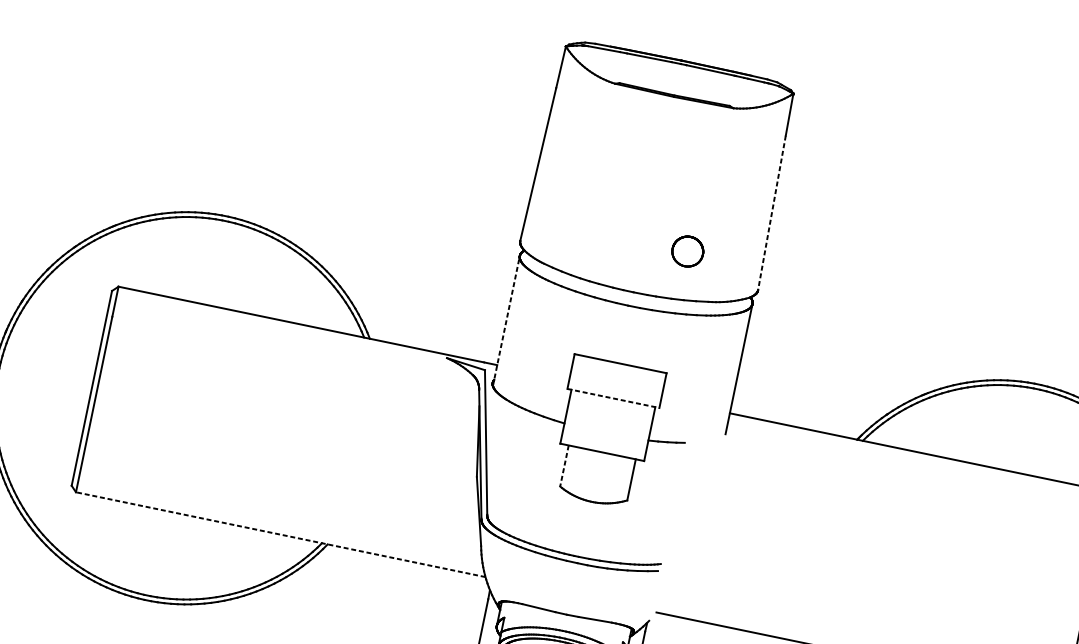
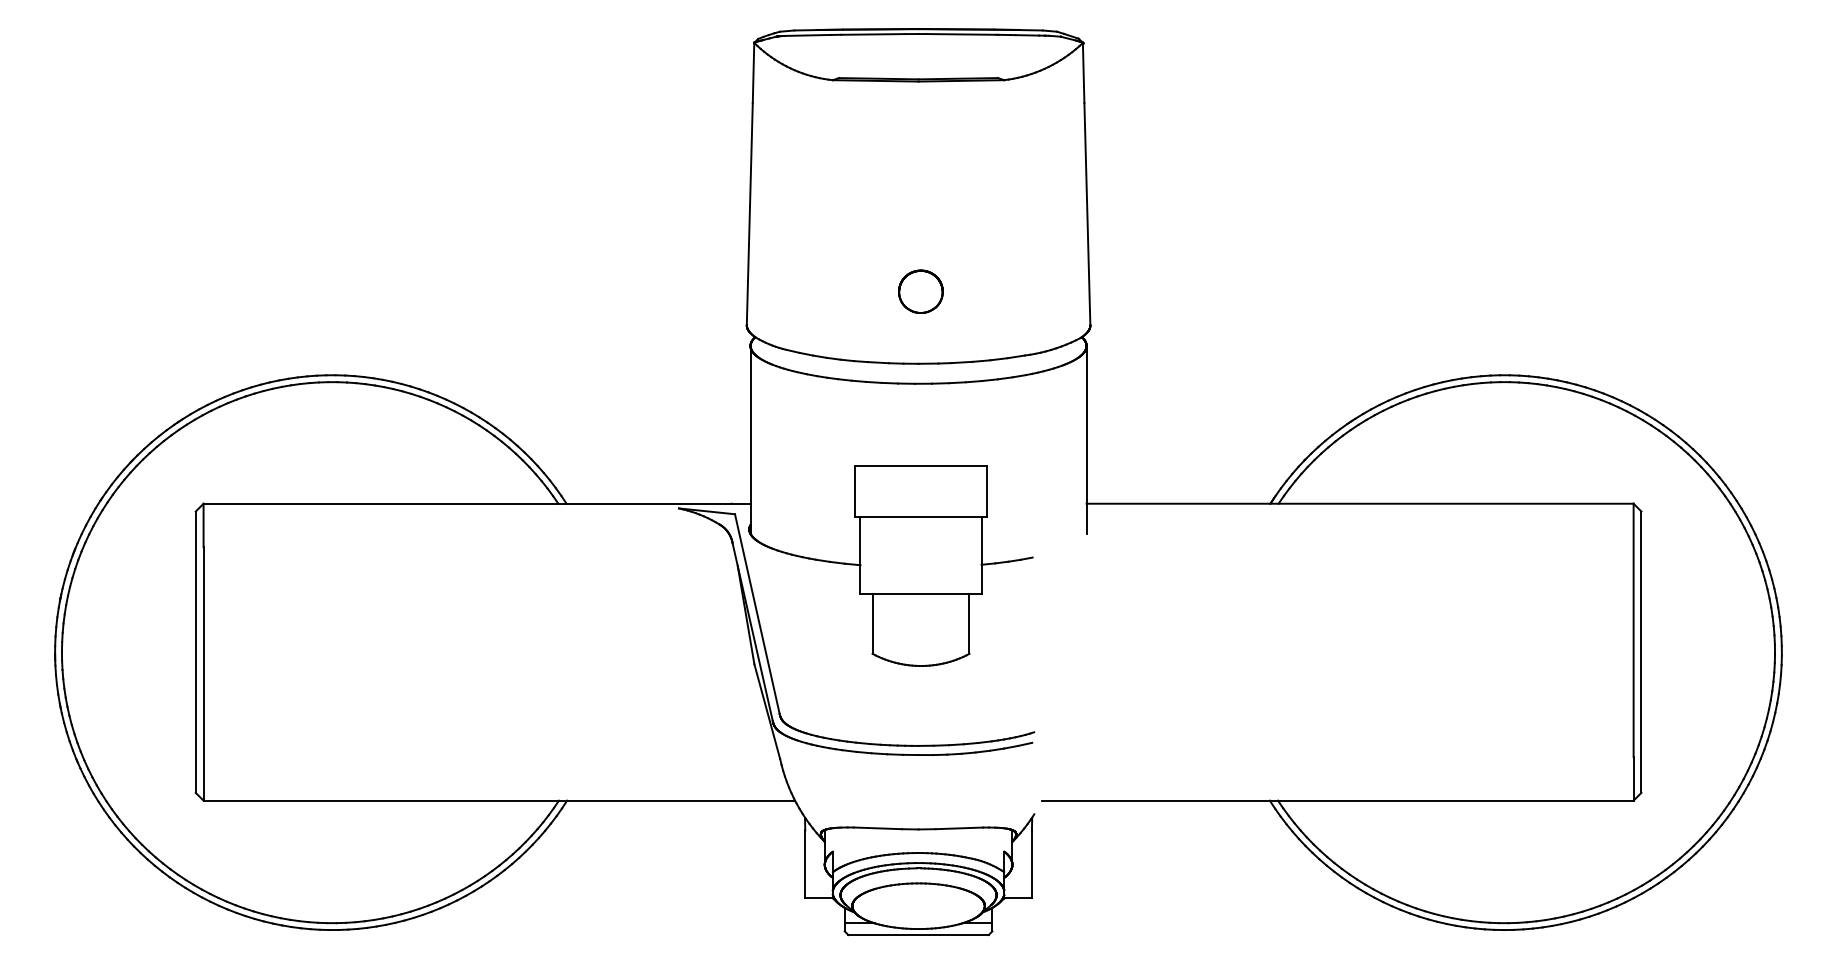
line: (771, 213) -> (1087, 214), dashed -> solid
part: (687, 251) -> (920, 291), moved
line: (506, 321) -> (750, 440), dashed -> solid
line: (613, 398) -> (921, 516), dashed -> solid
line: (564, 466) -> (872, 624), dashed -> solid
line: (280, 534) -> (499, 800), dashed -> solid

